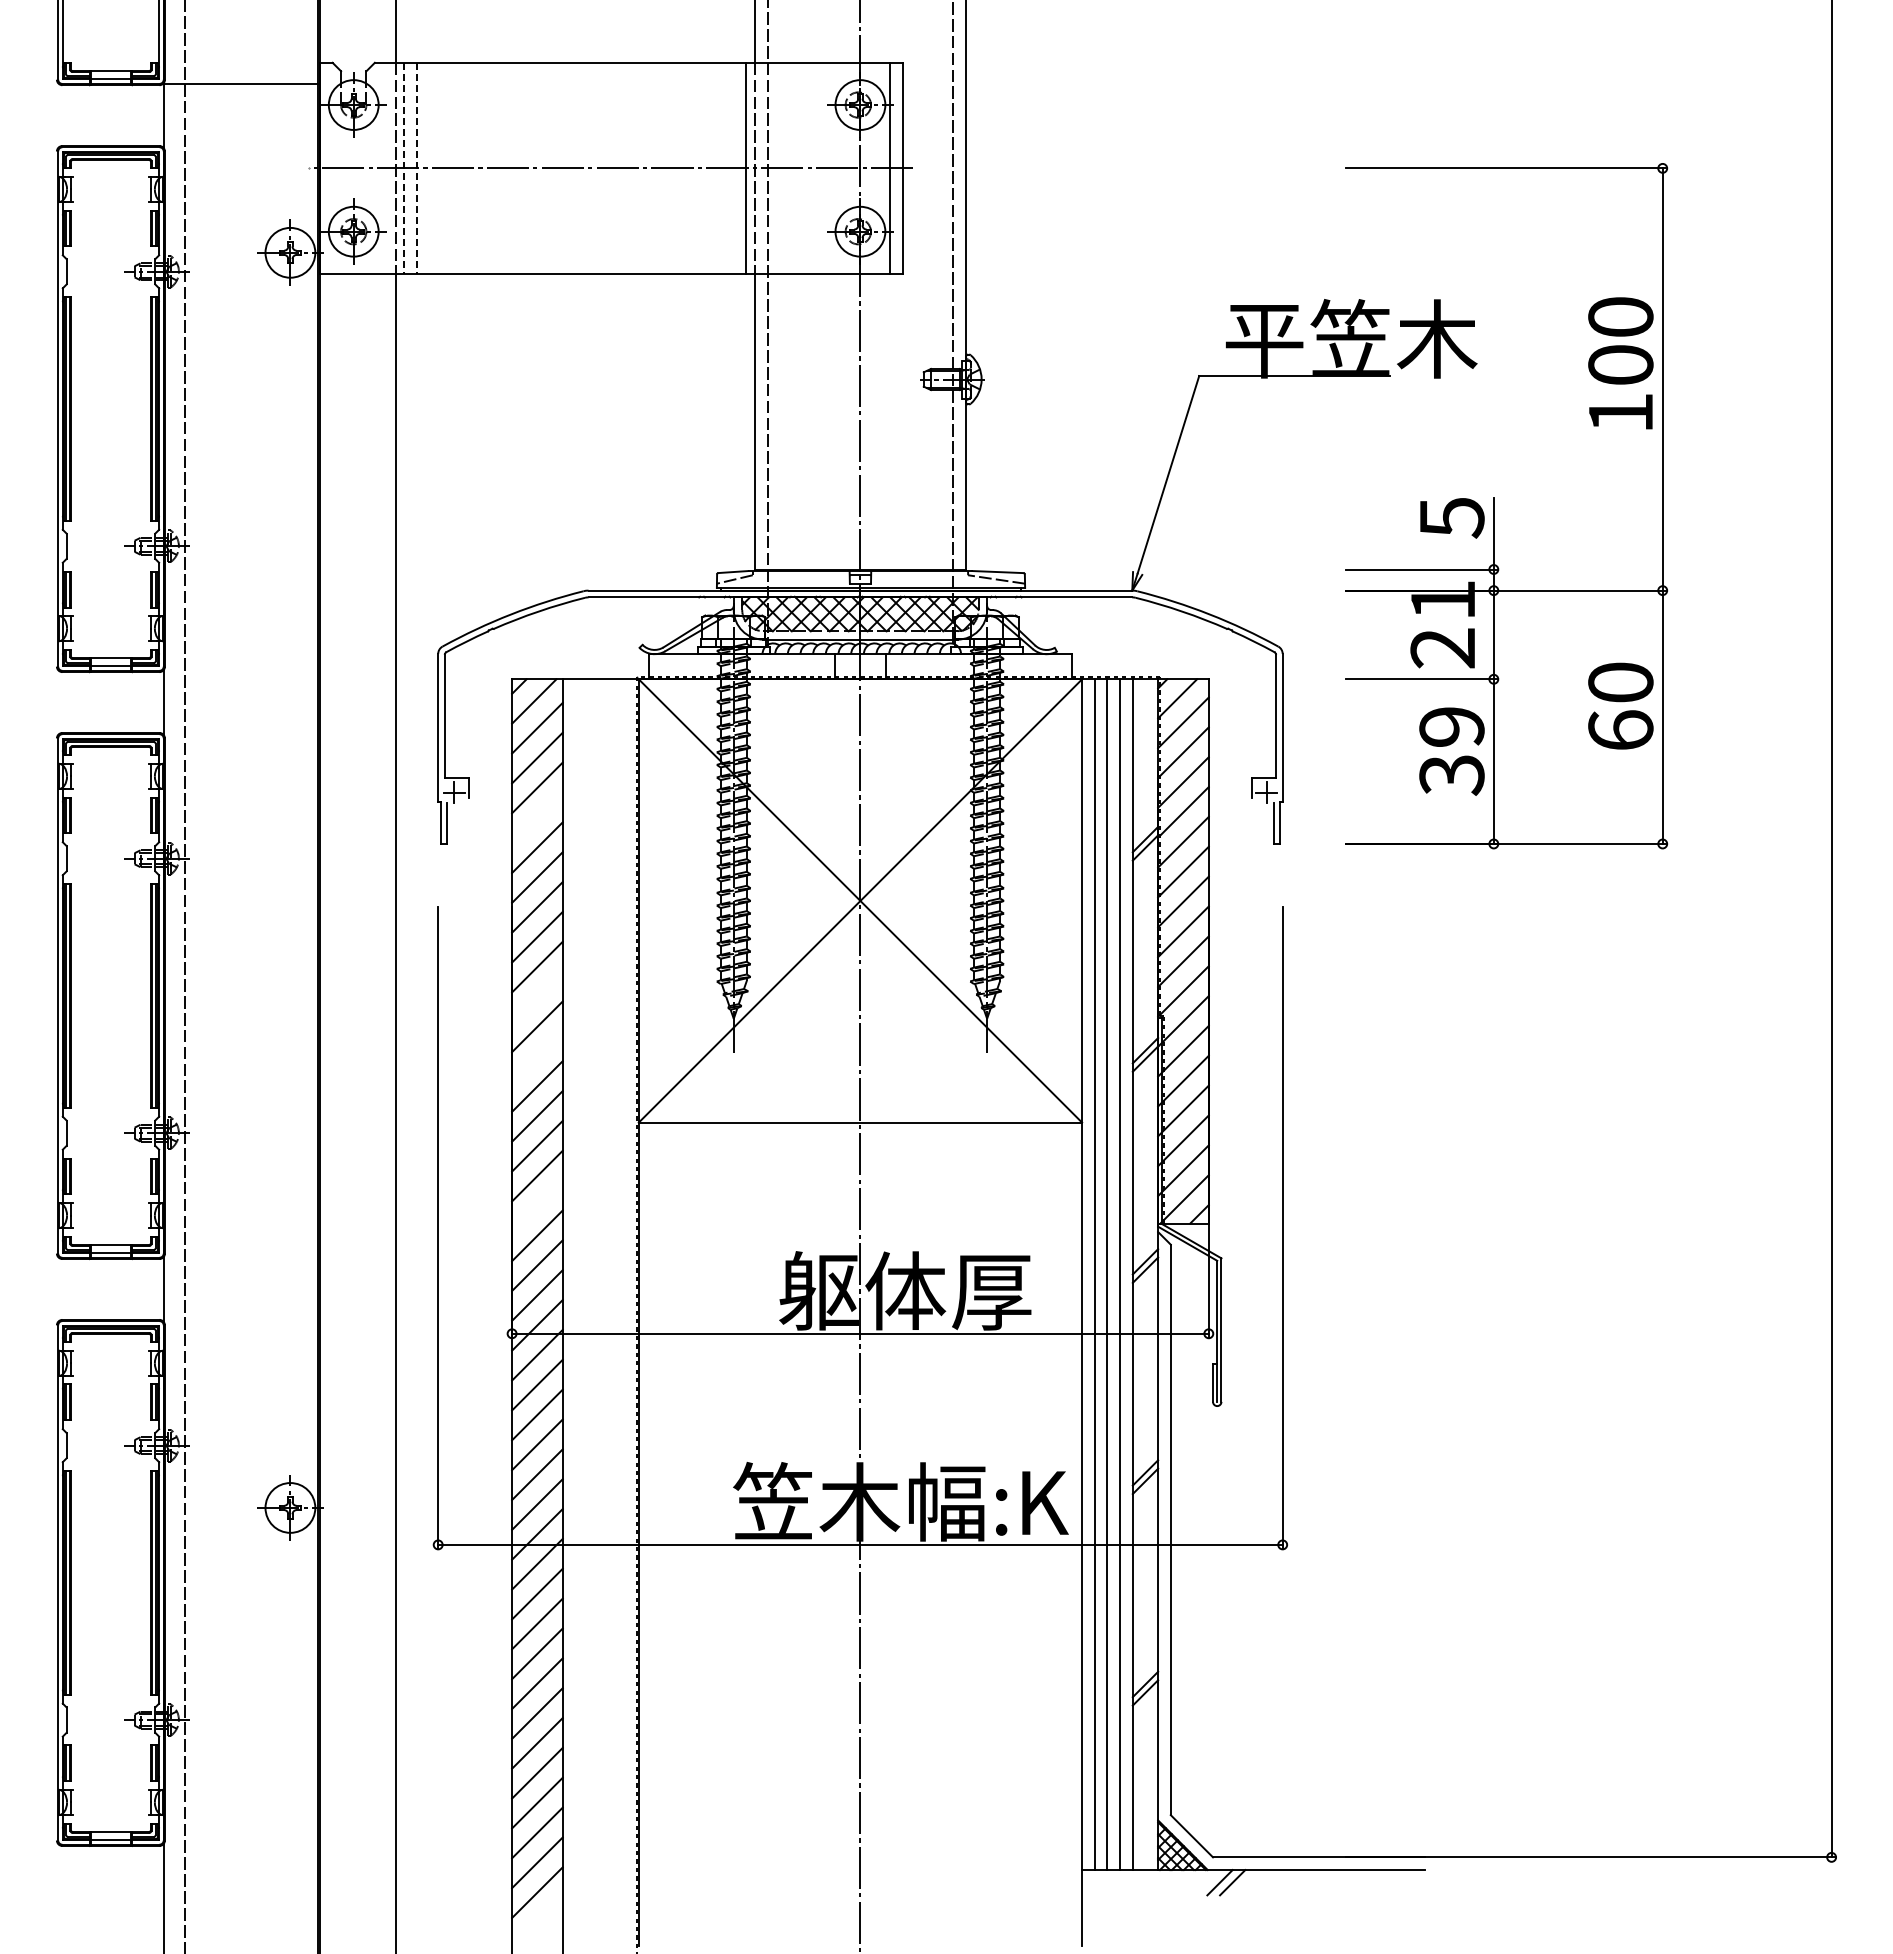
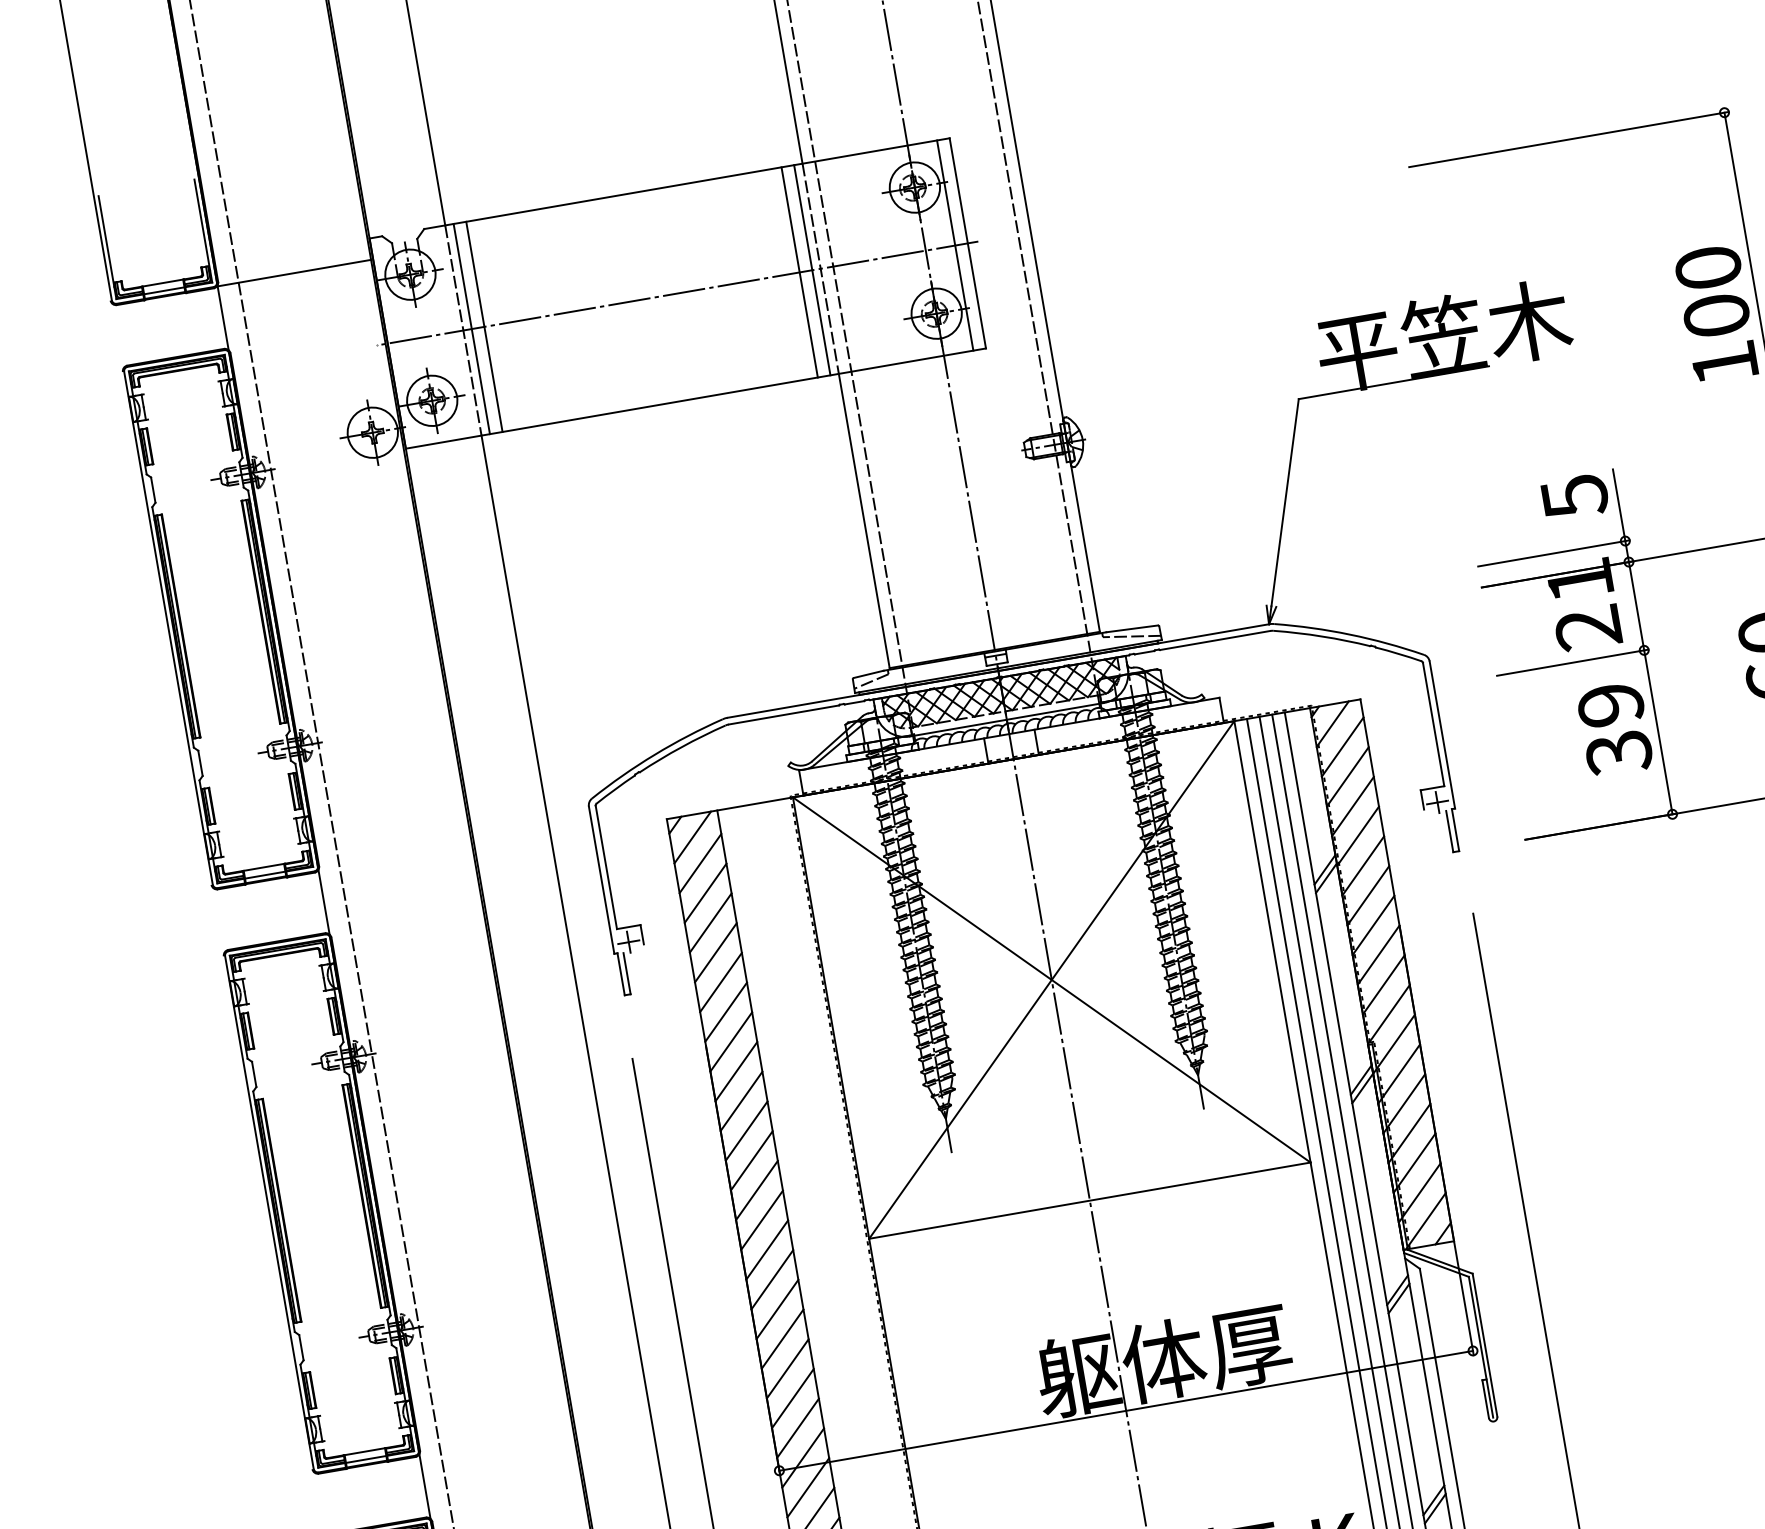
line: (733, 167) -> (799, 271), added
line: (404, 168) -> (471, 329), dashed -> solid
line: (417, 168) -> (484, 326), dashed -> solid
line: (537, 817) -> (715, 952), added
line: (537, 996) -> (746, 1130), added
line: (537, 1056) -> (757, 1190), added
line: (537, 1205) -> (782, 1338), added

